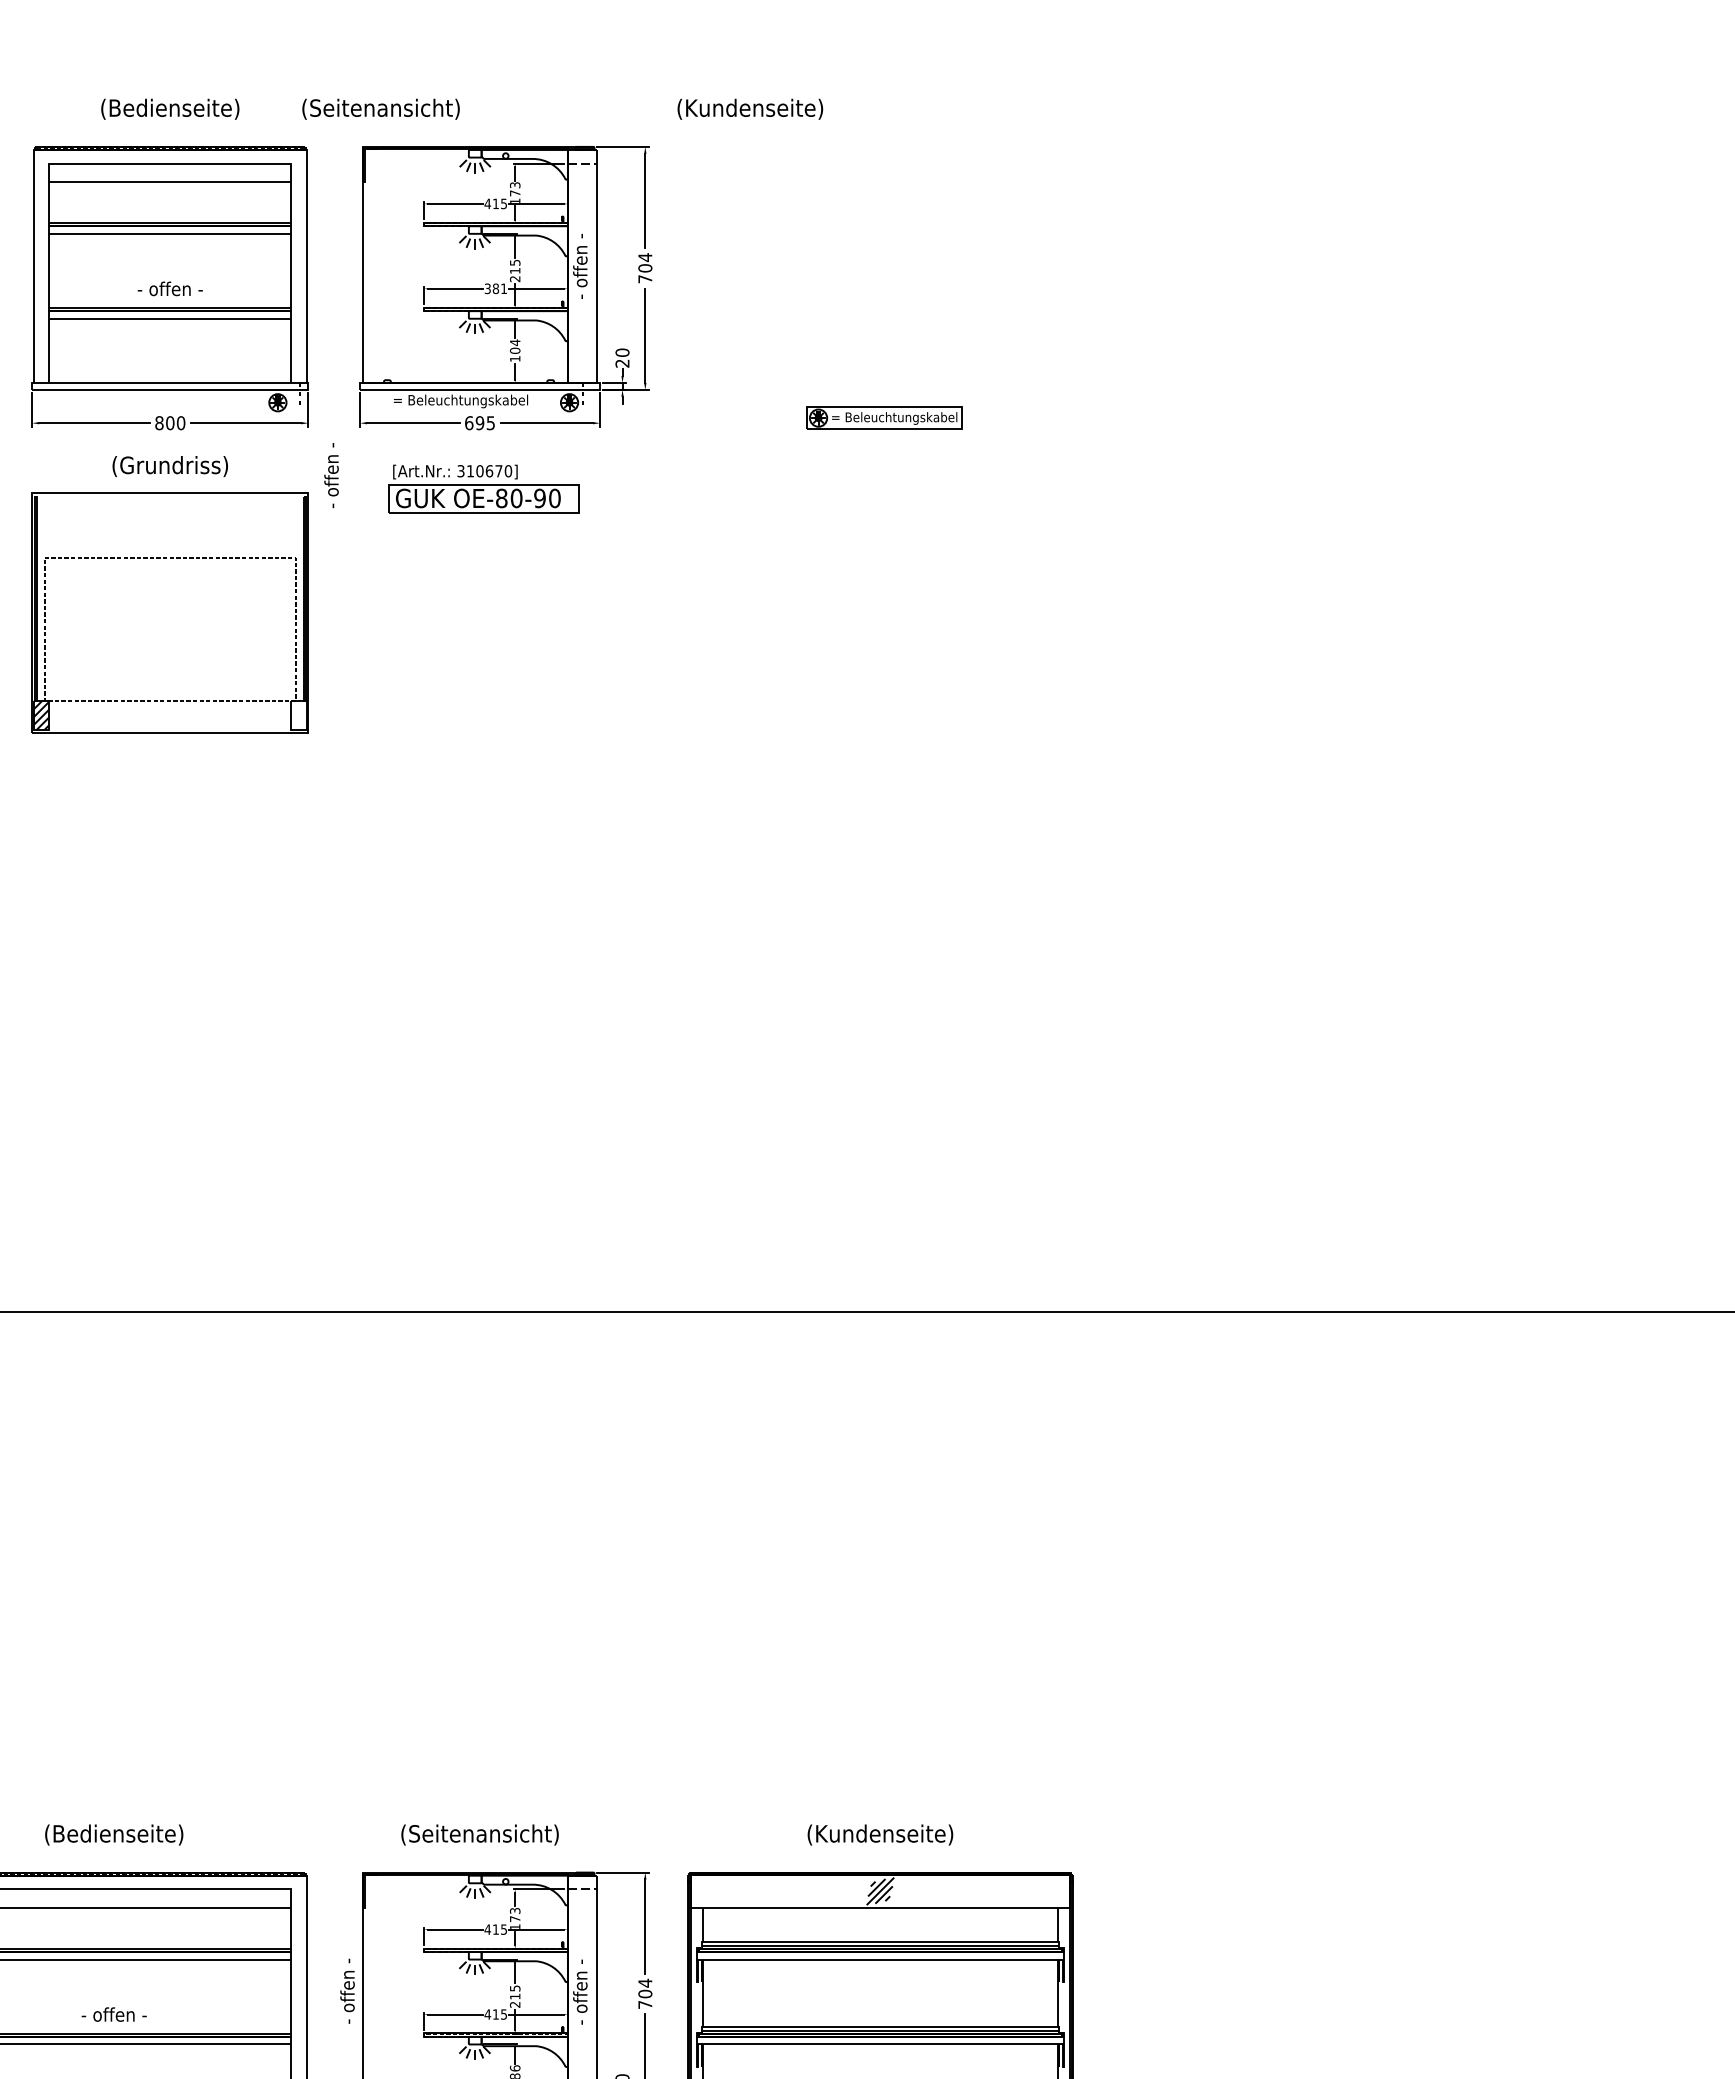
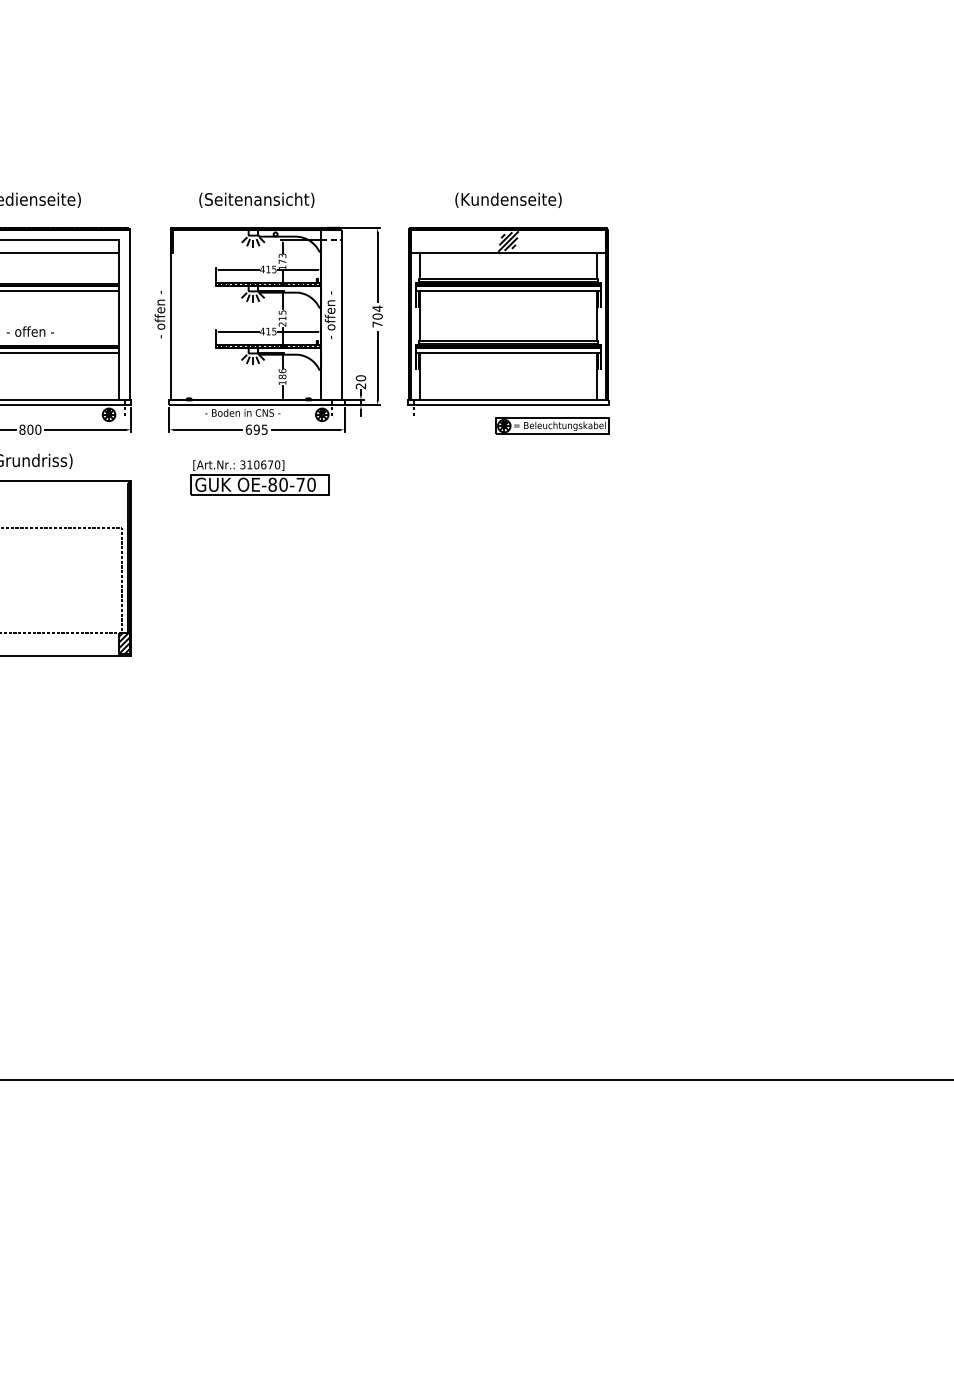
text: (380, 108) -> (256, 199), moved
text: (750, 108) -> (508, 199), moved
part: (823, 275) -> (507, 321), added
text: (495, 288) -> (268, 331), 381 -> 415
text: (515, 346) -> (282, 373), 104 -> 186
text: (461, 401) -> (243, 413), = Beleuchtungskabel -> - Boden in CNS -
text: (331, 475) -> (159, 314), moved
text: (539, 498) -> (300, 484), OE-80-90 -> OE-80-70
hatch: (298, 715) -> (124, 643), added

